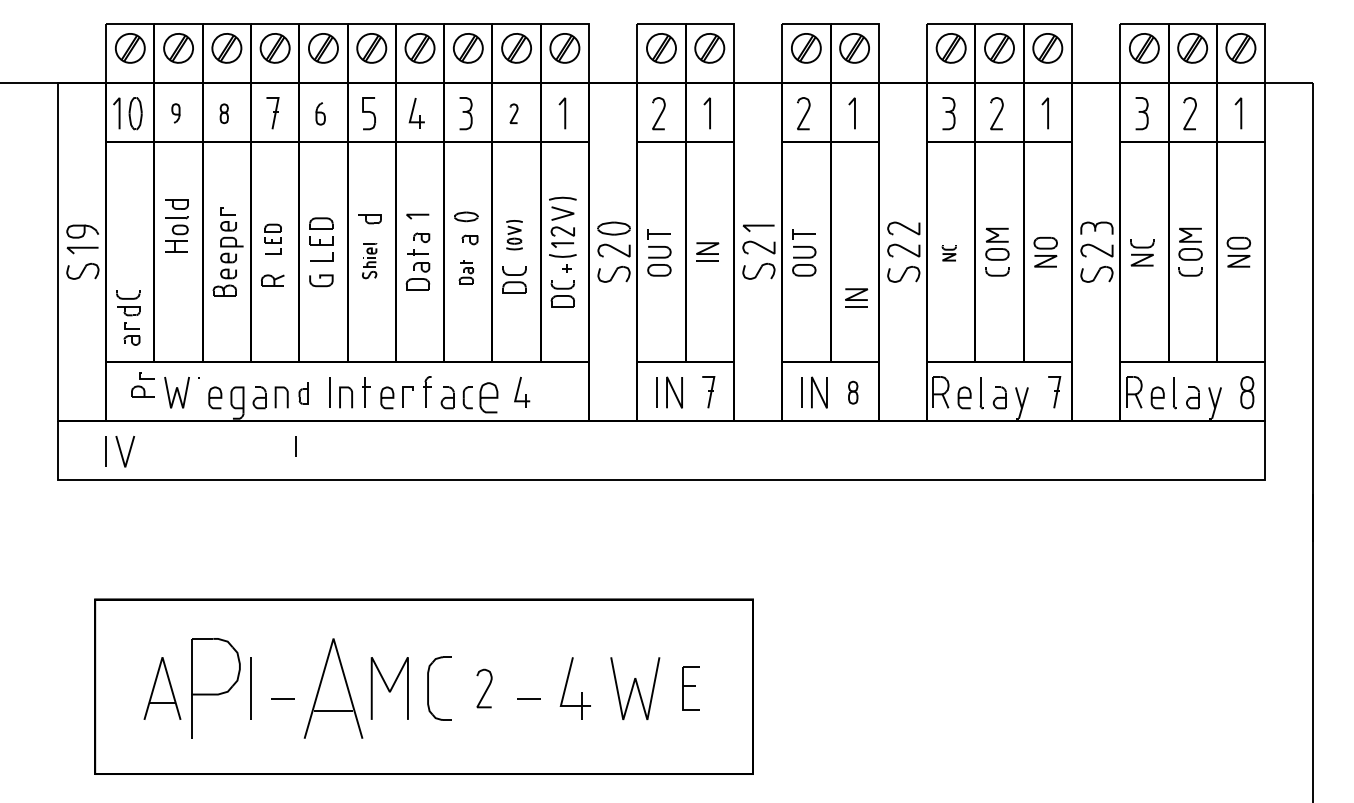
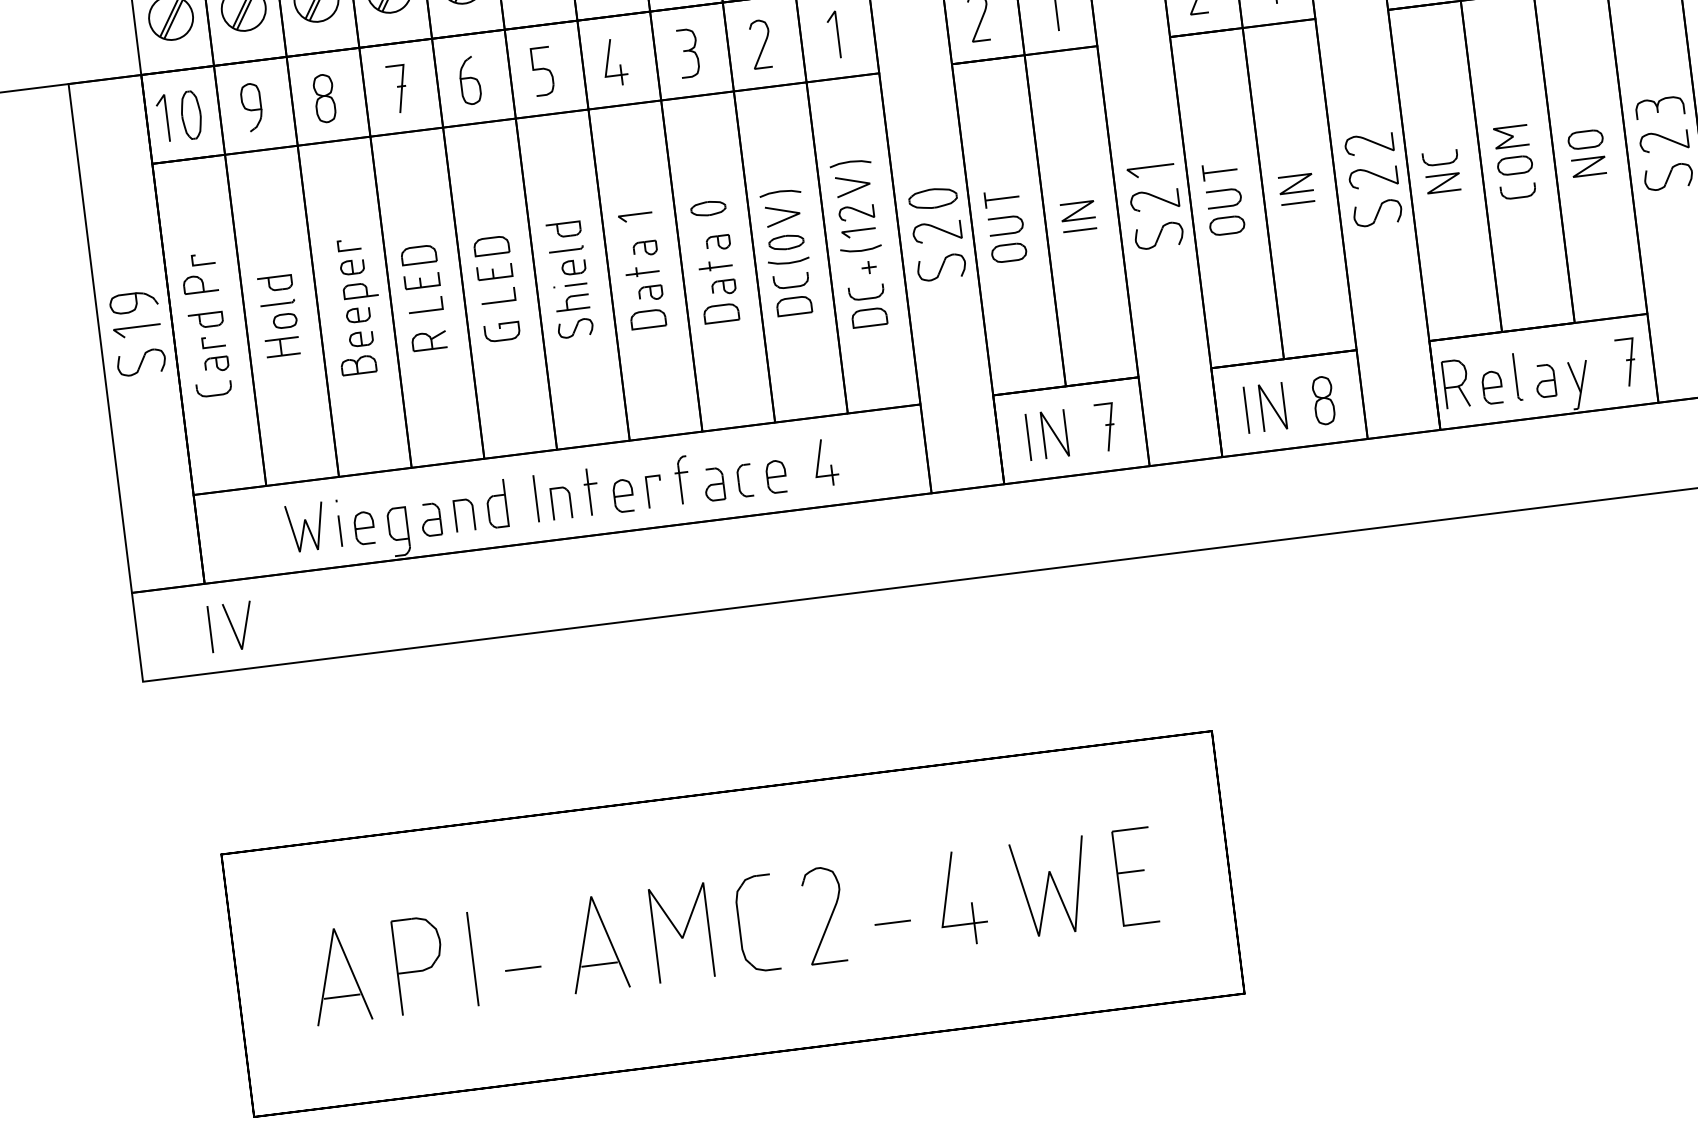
part: (175, 113) -> (251, 107), size x1.67
part: (224, 113) -> (325, 98), size x1.67
part: (320, 113) -> (469, 80), size x1.43
part: (513, 113) -> (760, 44), size x1.67
part: (176, 225) -> (278, 315), moved
part: (514, 234) -> (784, 226), size x1.67
part: (273, 239) -> (422, 278), size x1.43
part: (949, 252) -> (1442, 171), size x1.67
part: (369, 260) -> (570, 292), size x1.67
part: (466, 272) -> (719, 292), size x1.67
part: (856, 297) -> (1296, 188), moved
part: (128, 325) -> (208, 342), moved
part: (142, 384) -> (198, 273), moved
part: (853, 392) -> (1324, 400), size x1.43
part: (303, 393) -> (496, 505), size x1.43
part: (488, 397) -> (775, 476), size x0.71
line: (295, 446) -> (339, 530), moved
part: (215, 687) -> (419, 964), size x0.62
part: (333, 688) -> (596, 943), size x0.62
part: (484, 688) -> (824, 915), size x1.67
part: (691, 688) -> (1135, 876), size x1.43

